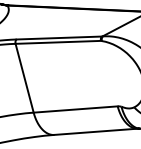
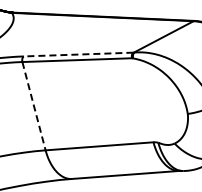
line: (59, 37) -> (78, 54), solid -> dashed
line: (25, 78) -> (34, 106), solid -> dashed

